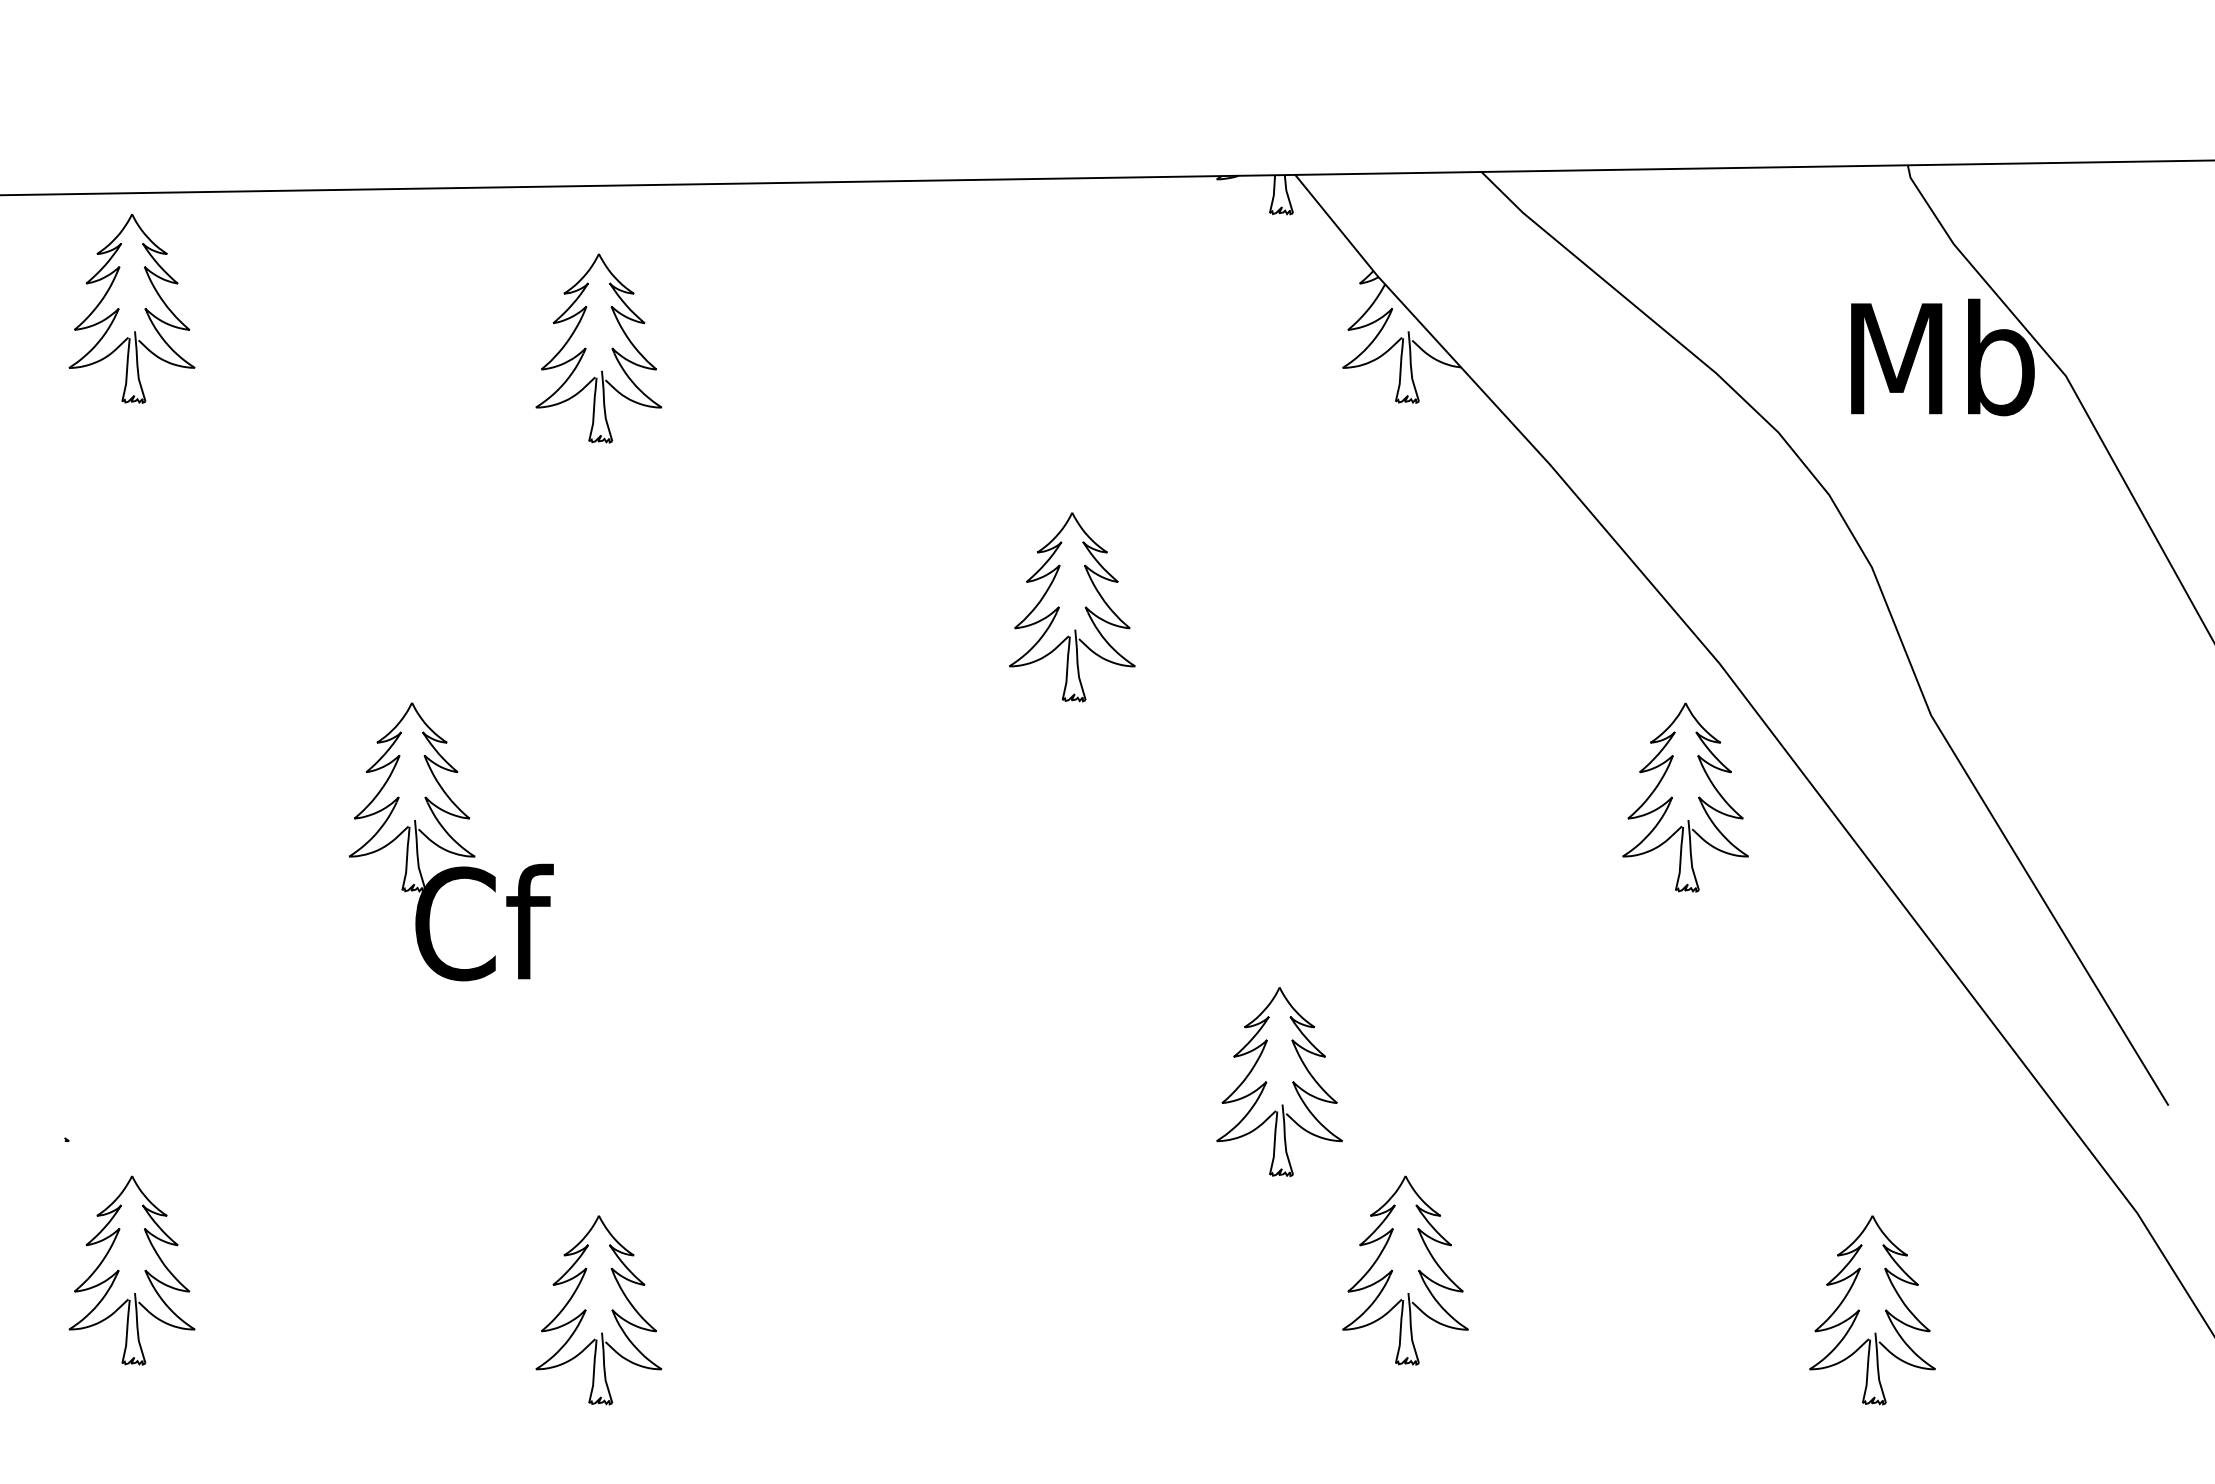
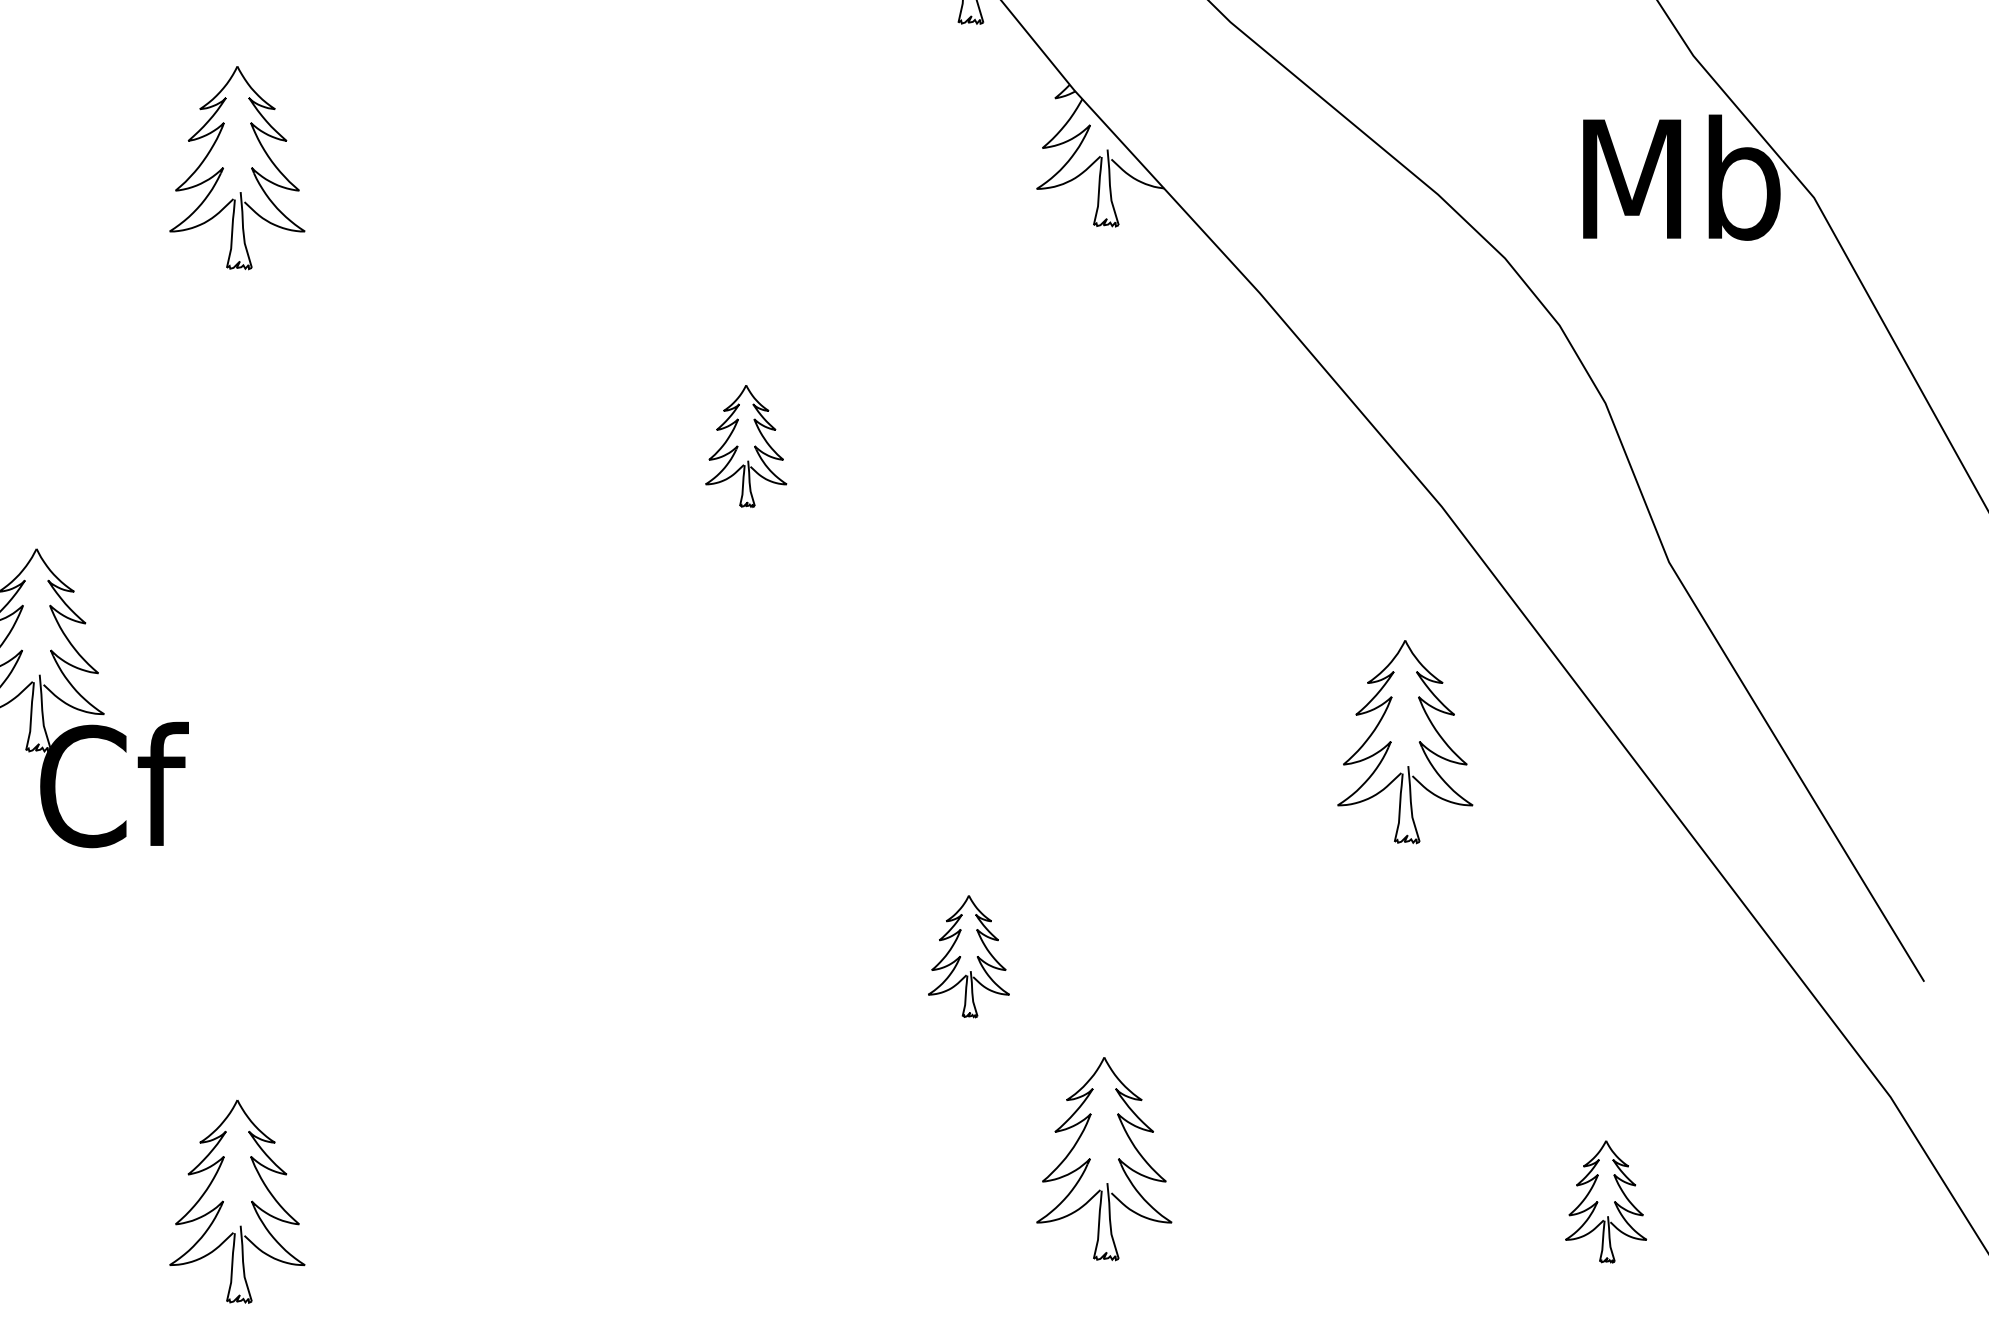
part: (1072, 607) -> (746, 446), size x0.6
part: (1672, 797) -> (1391, 741), moved
part: (1279, 1082) -> (968, 956), size x0.6
part: (1872, 1310) -> (1606, 1201), size x0.6

